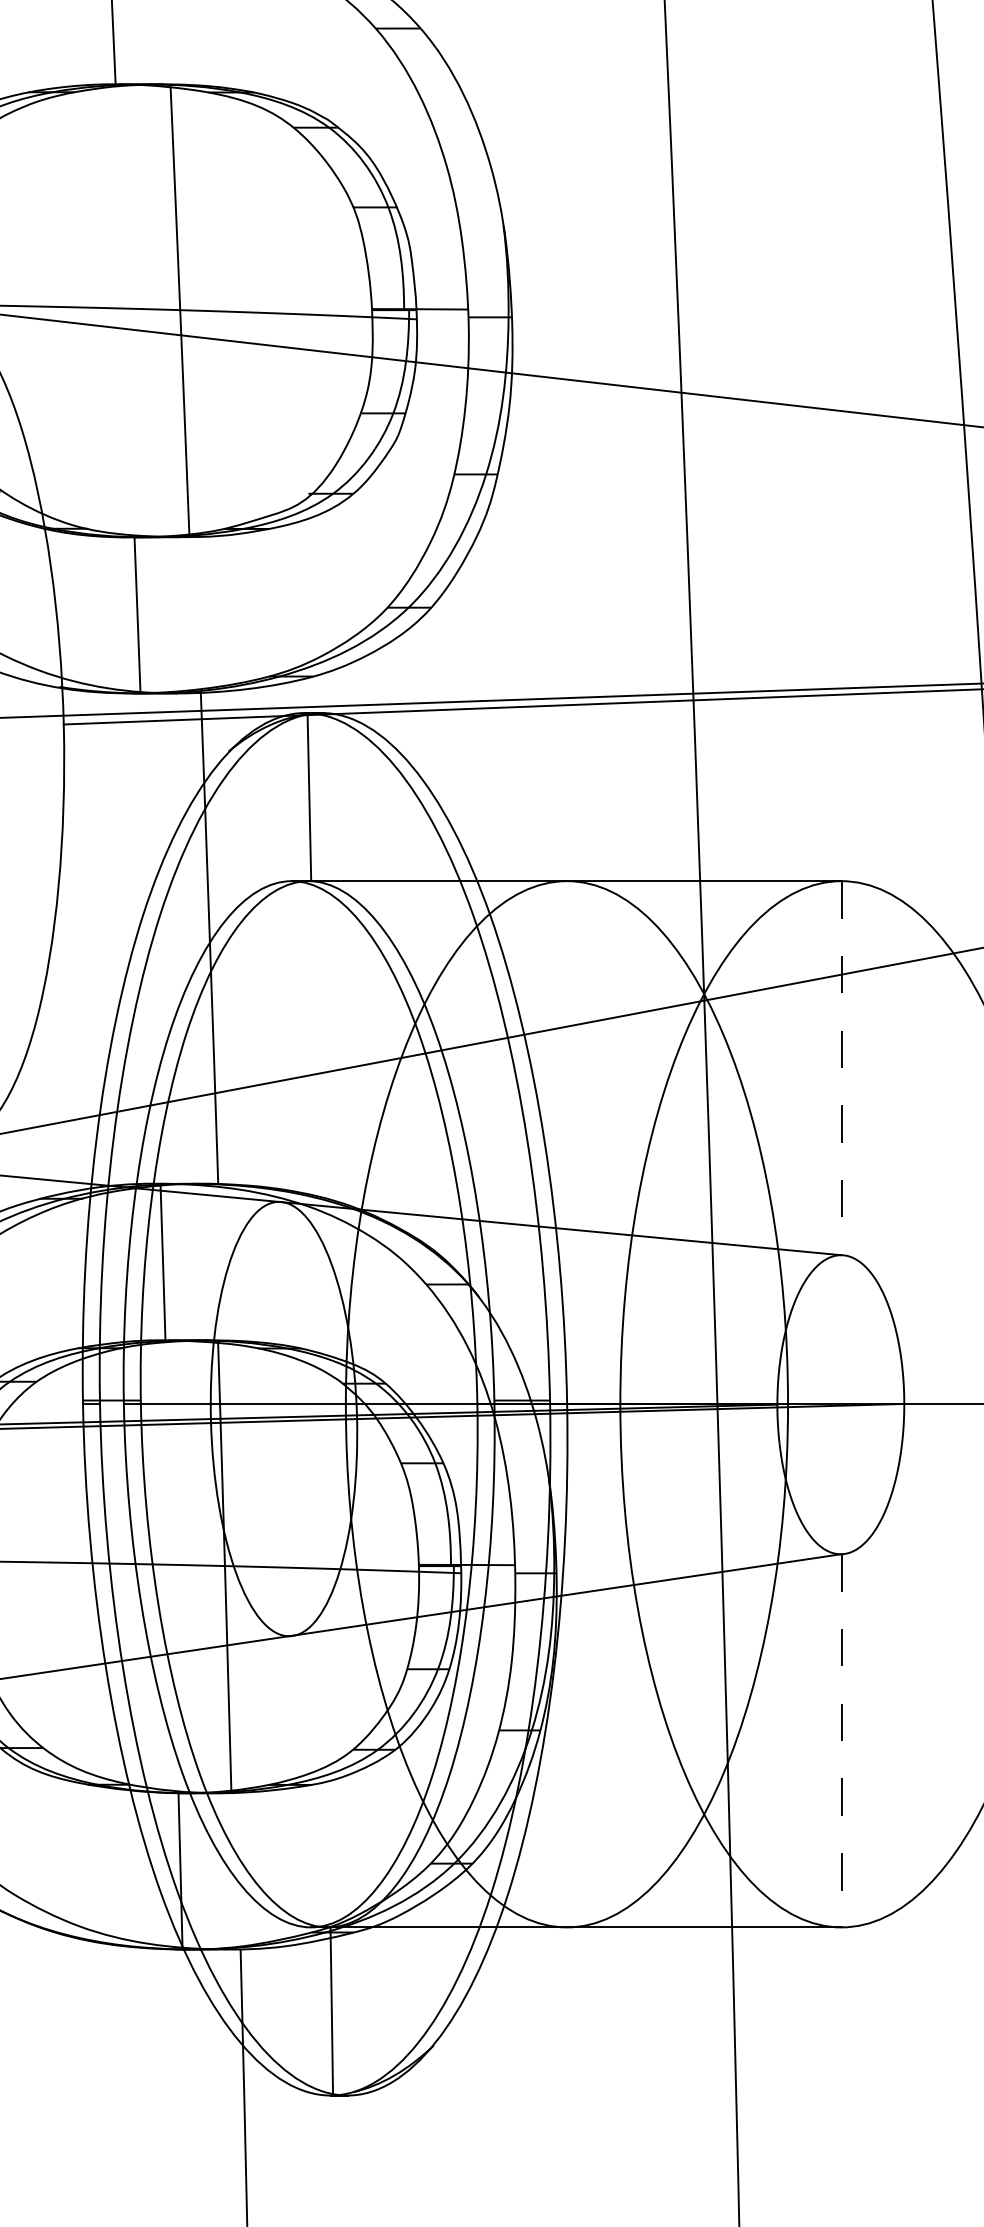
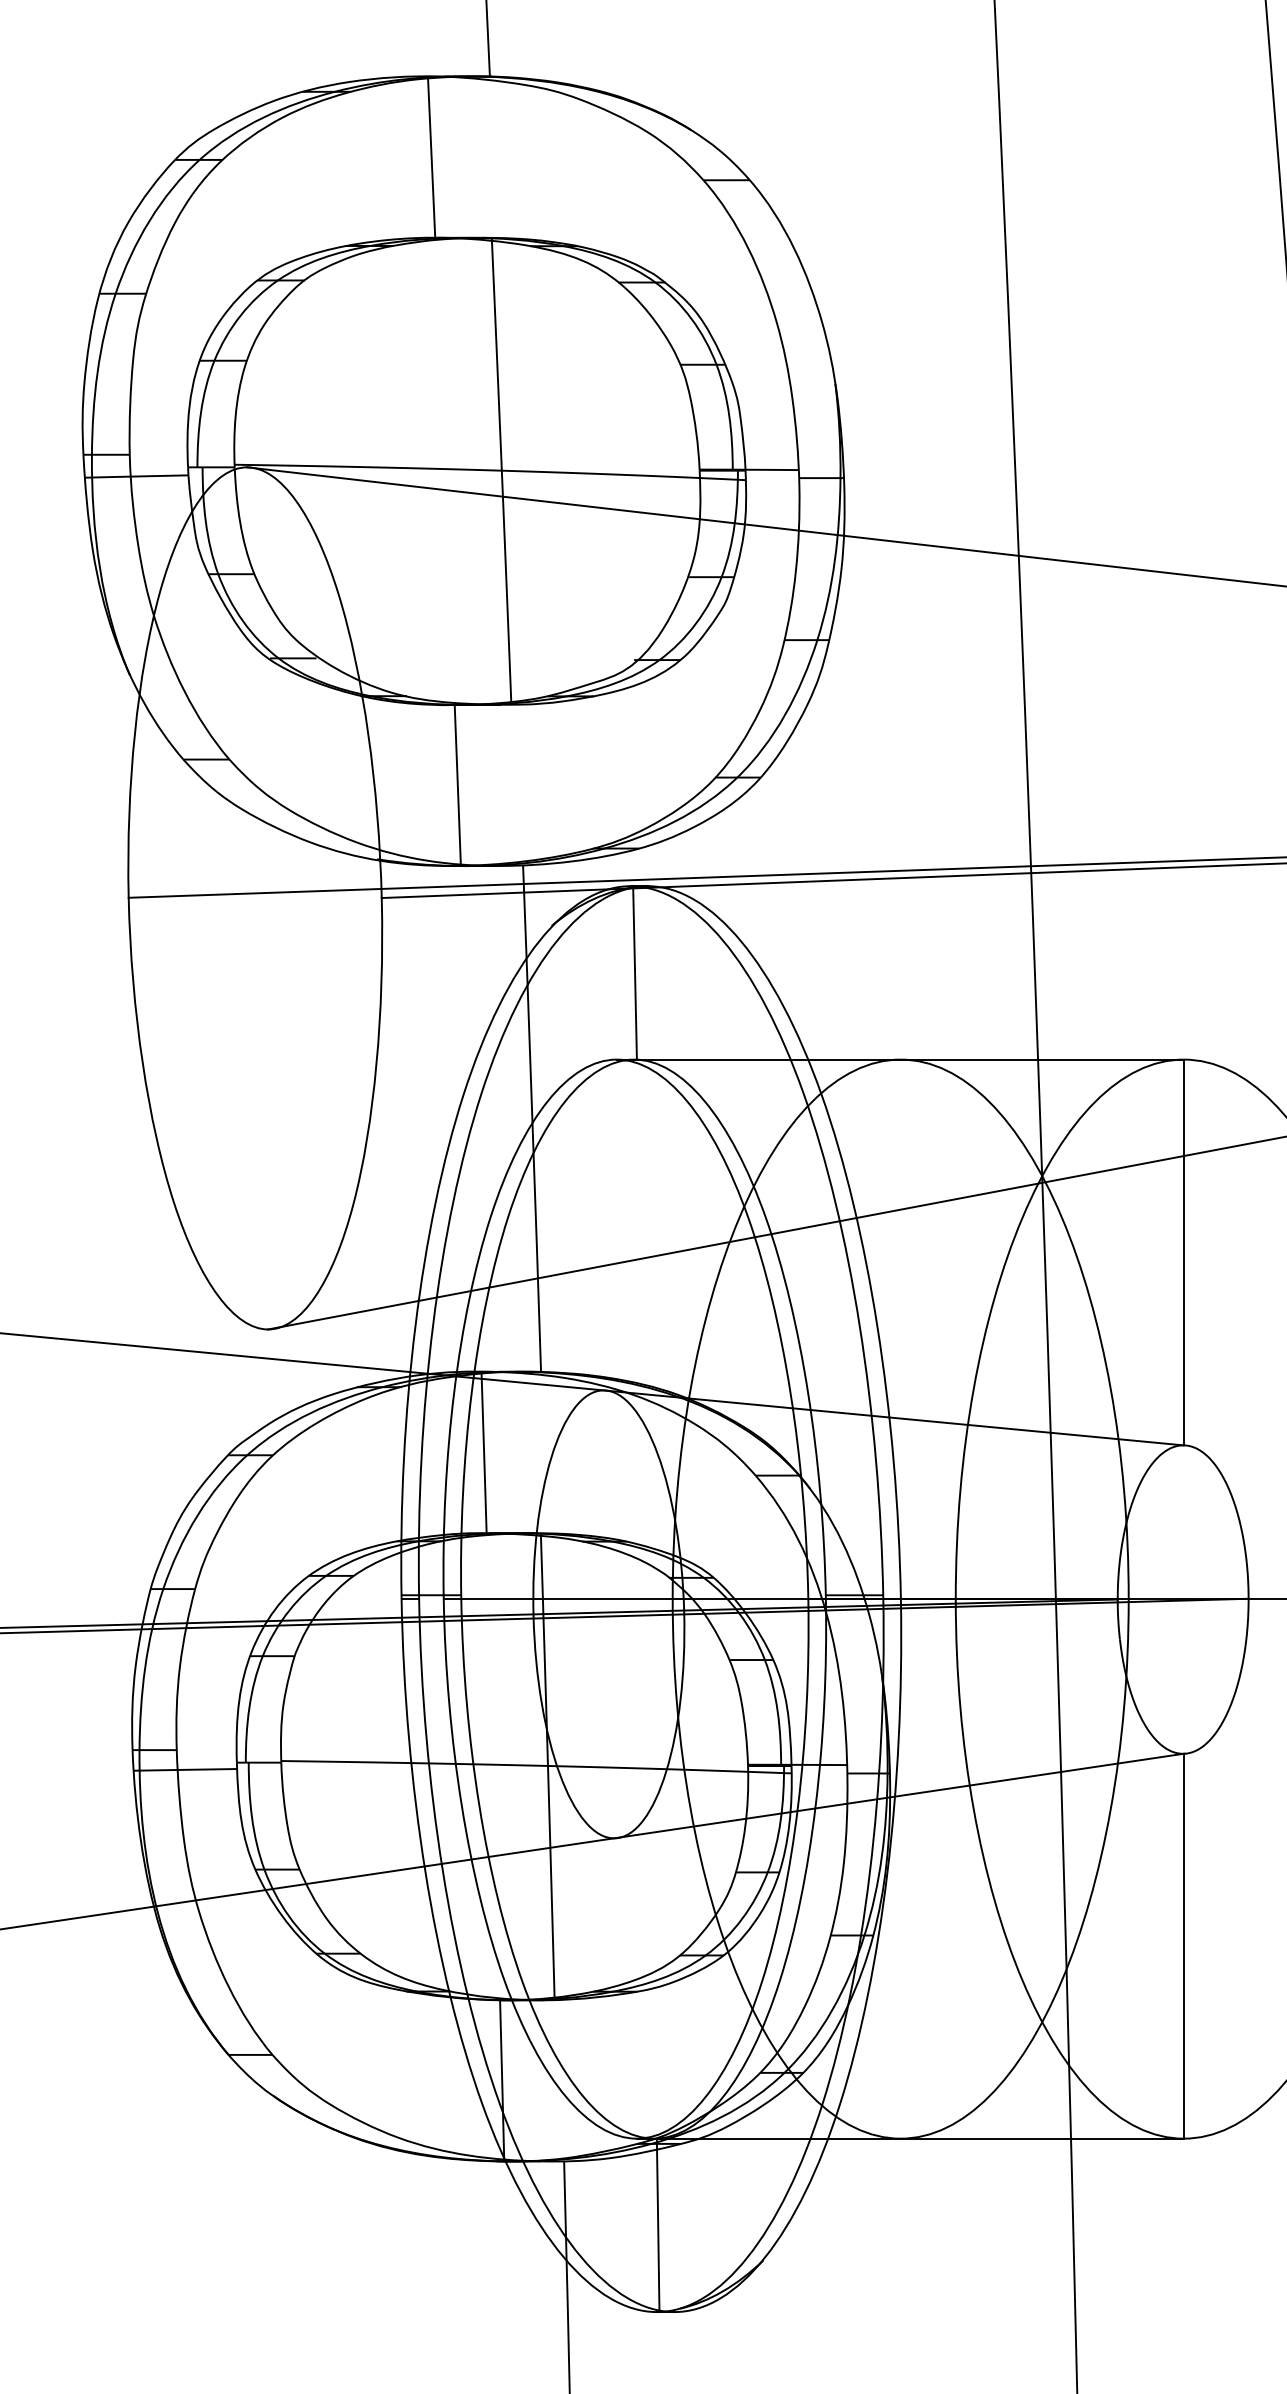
line: (841, 1068) -> (1183, 1252), dashed -> solid
line: (841, 1741) -> (1183, 1946), dashed -> solid

